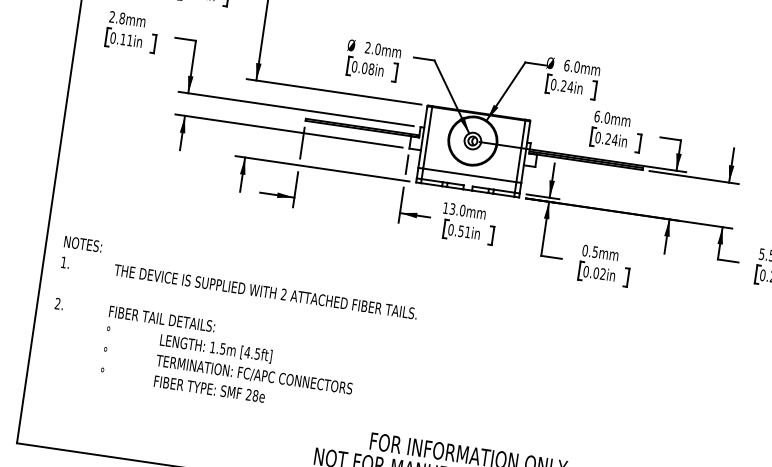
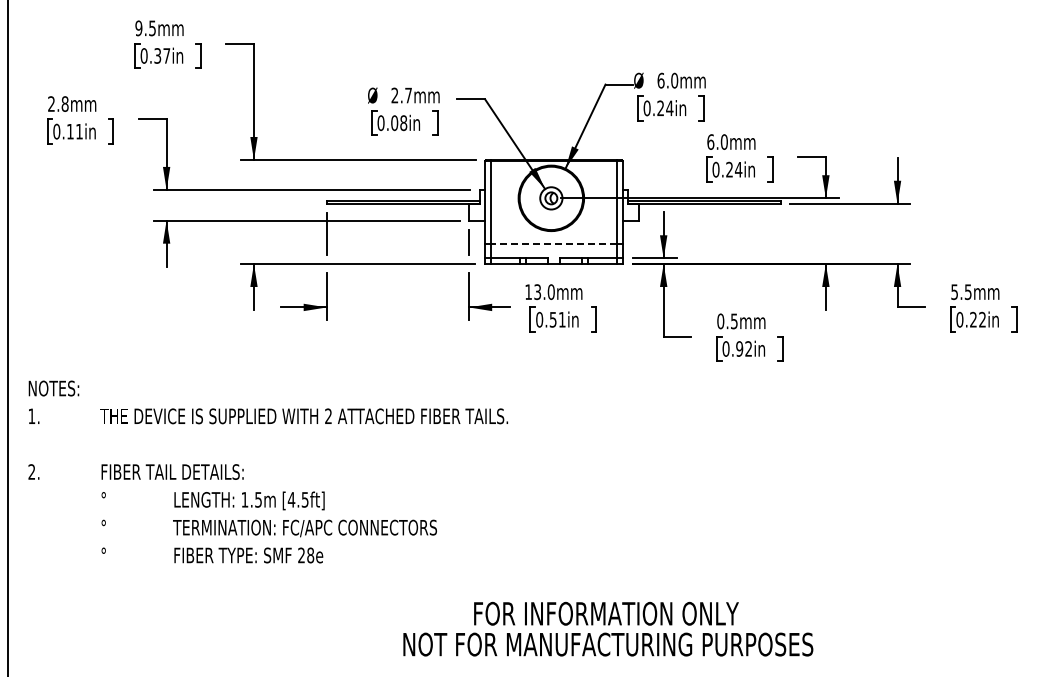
text: (378, 49) -> (408, 95), 2.0mm -> 2.7mm
line: (469, 175) -> (553, 244), solid -> dashed
text: (596, 272) -> (739, 348), 0.02in -> 0.92in
text: (232, 328) -> (267, 471), moved

